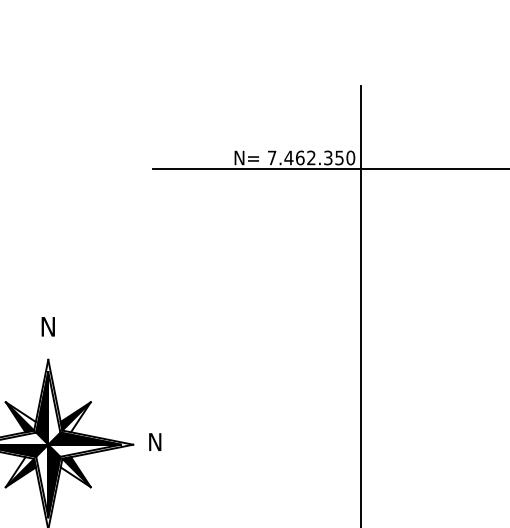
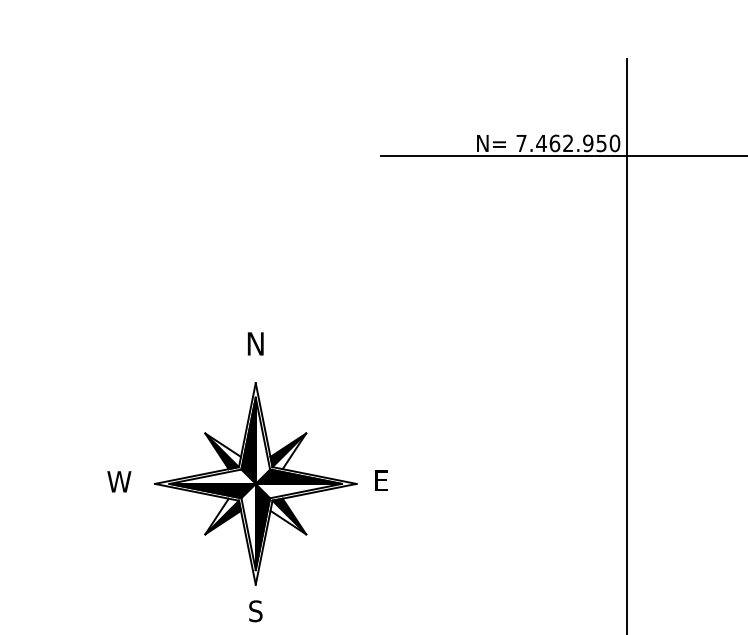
text: (328, 157) -> (588, 142), 7.462.350 -> 7.462.950
text: (155, 441) -> (382, 480), N -> E

